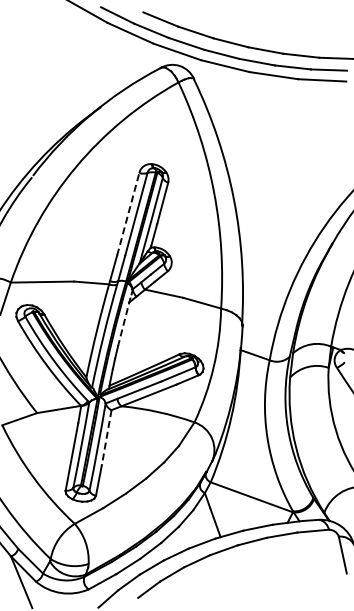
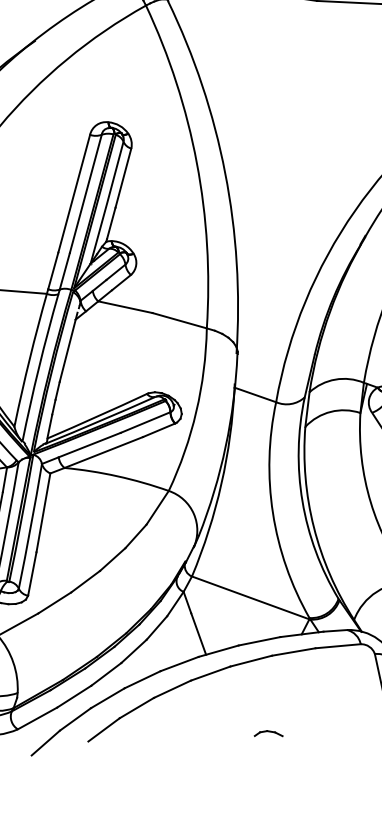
line: (128, 214) -> (74, 194), dashed -> solid
line: (124, 322) -> (68, 348), dashed -> solid
line: (106, 438) -> (43, 513), dashed -> solid
part: (264, 592) -> (268, 733), added

